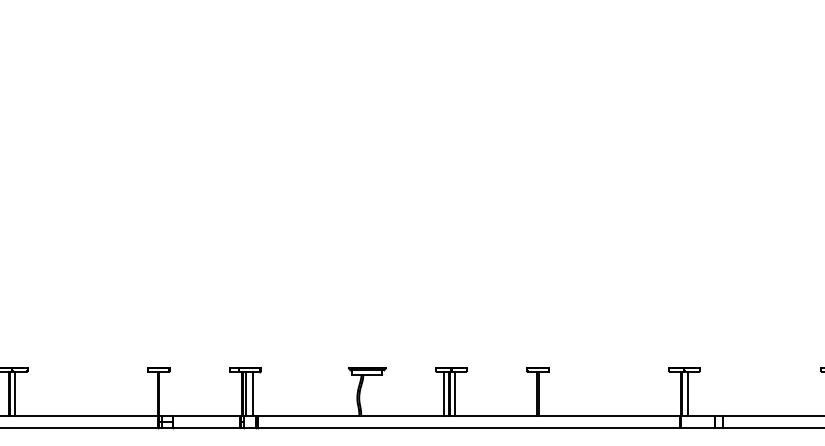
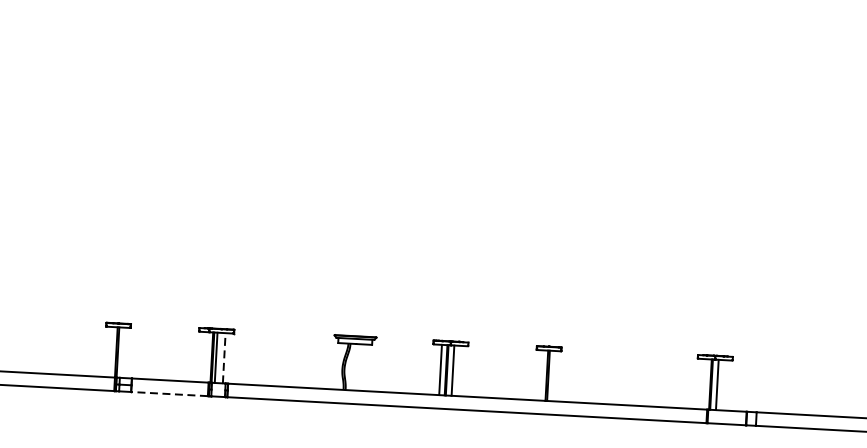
line: (253, 393) -> (224, 358), solid -> dashed
line: (206, 427) -> (169, 393), solid -> dashed

